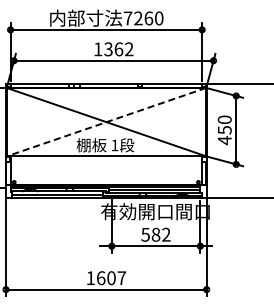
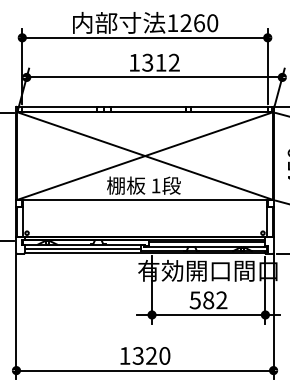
text: (128, 18) -> (173, 23), 7260 -> 1260
text: (118, 49) -> (160, 62), 1362 -> 1312
line: (106, 122) -> (145, 156), dashed -> solid
text: (111, 278) -> (151, 356), 1607 -> 1320

